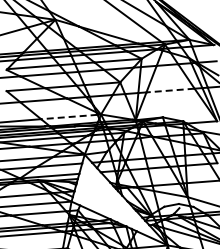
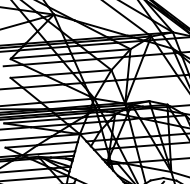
line: (170, 90) -> (156, 77), dashed -> solid
line: (68, 117) -> (65, 101), dashed -> solid

